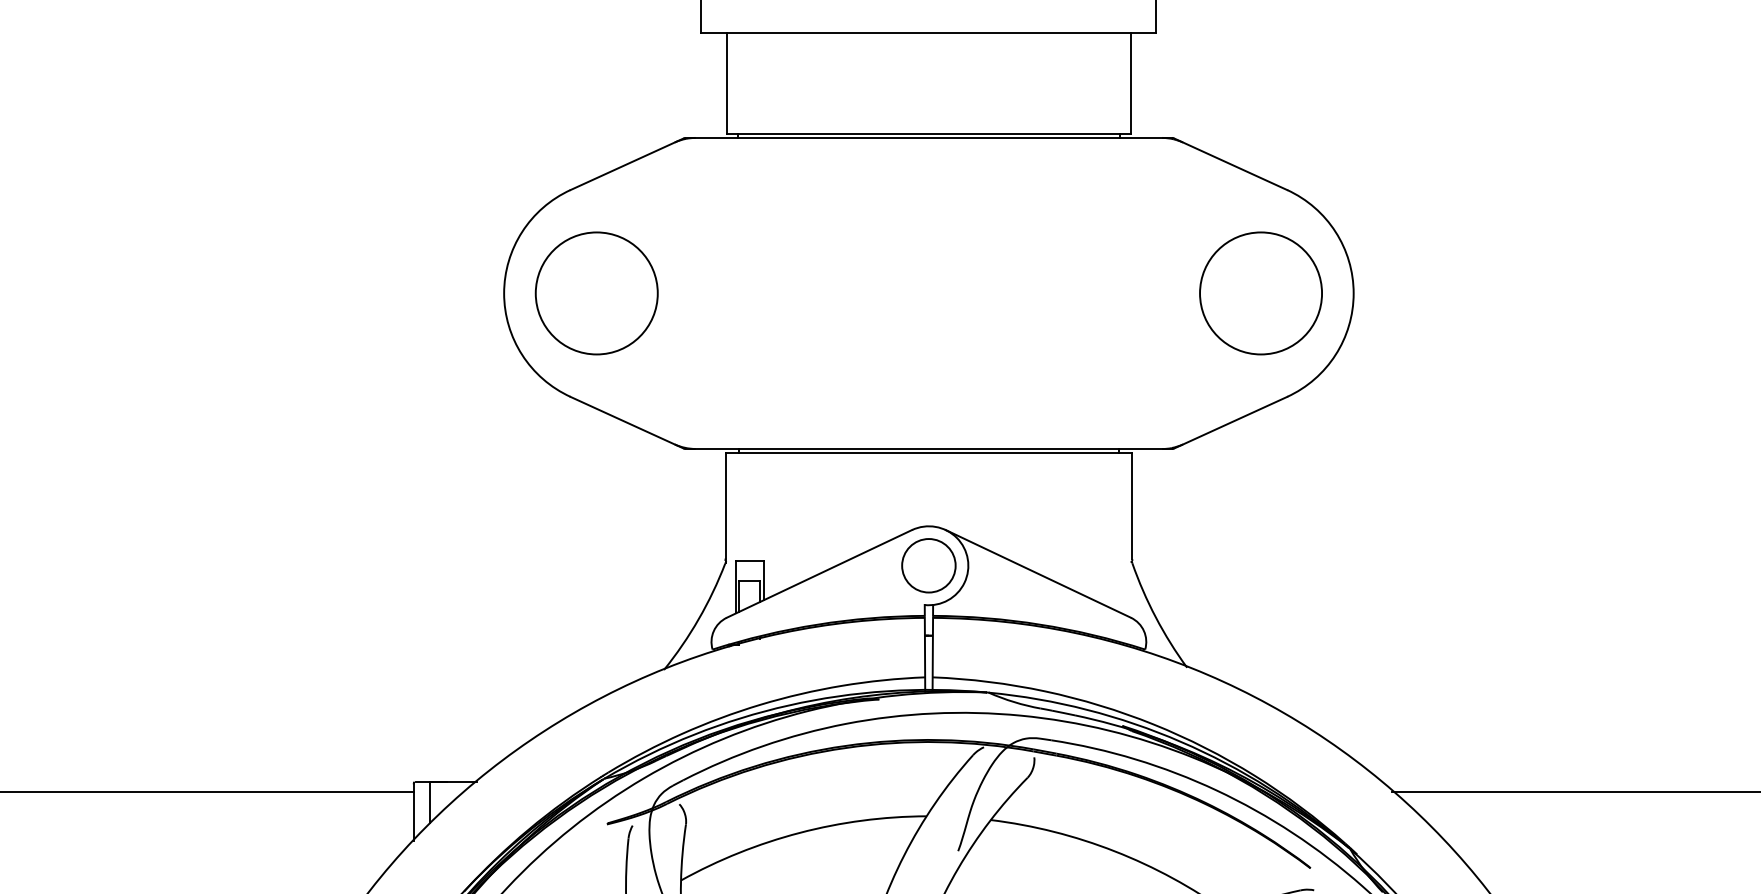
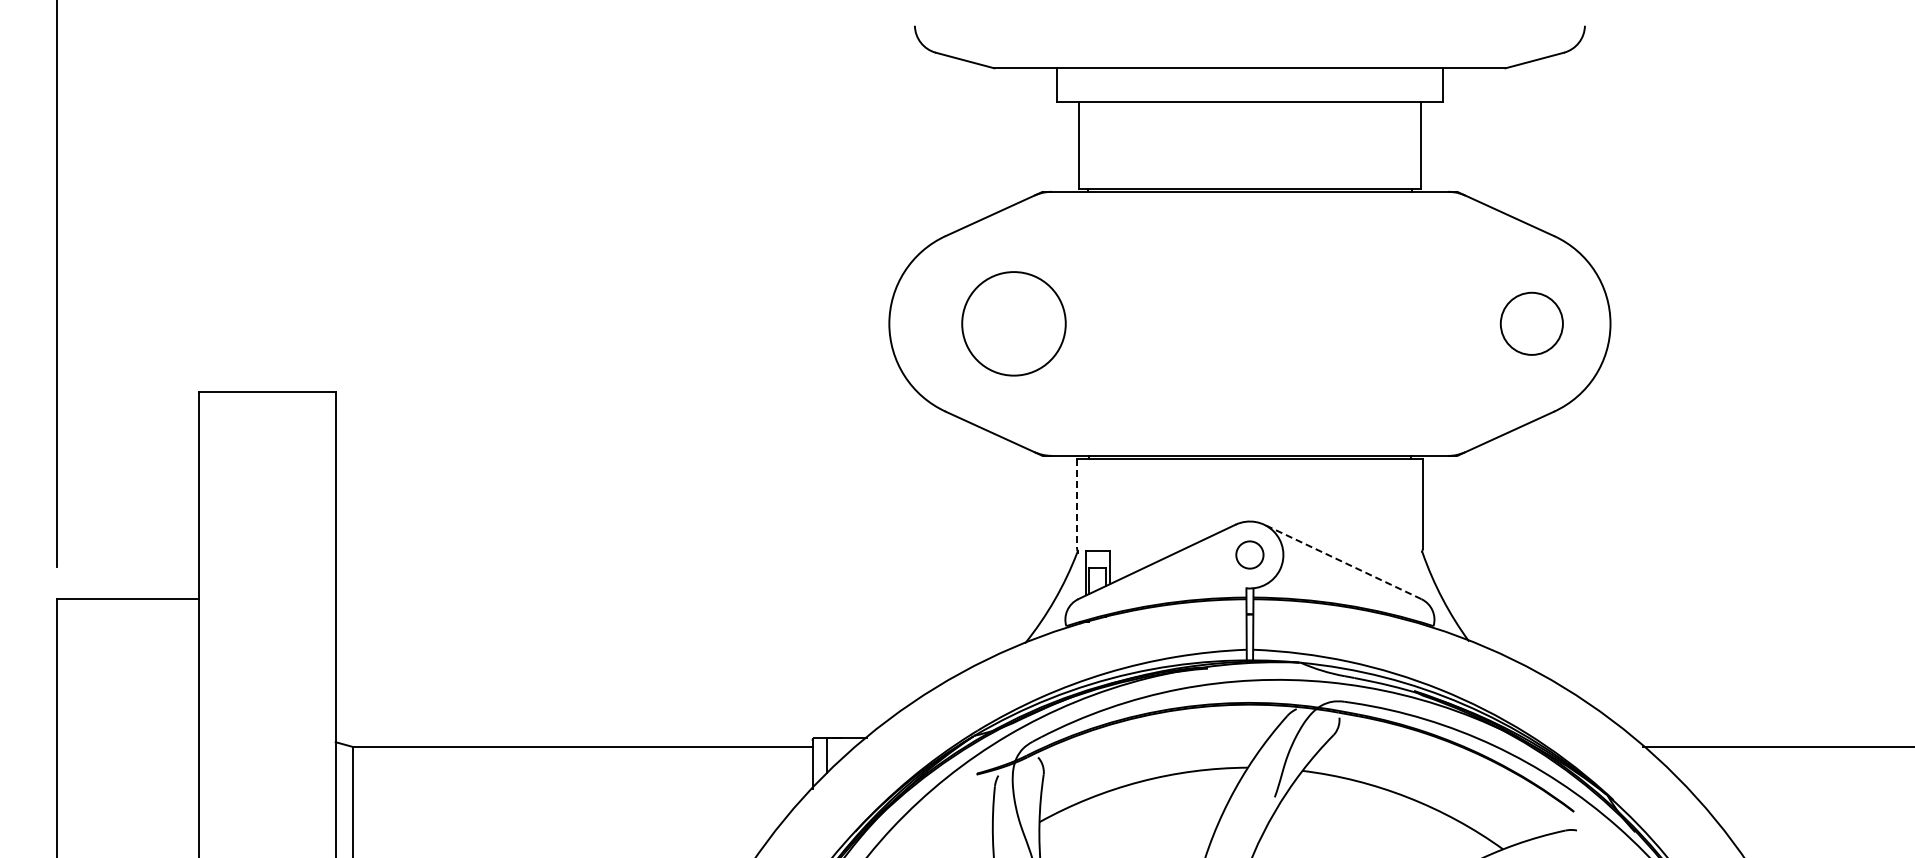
circle: (596, 293) -> (1013, 323), moved
circle: (1260, 293) -> (1531, 323), size x0.6
line: (725, 506) -> (1077, 504), solid -> dashed
circle: (928, 565) -> (1249, 554), size x0.6
line: (1037, 573) -> (1342, 561), solid -> dashed

